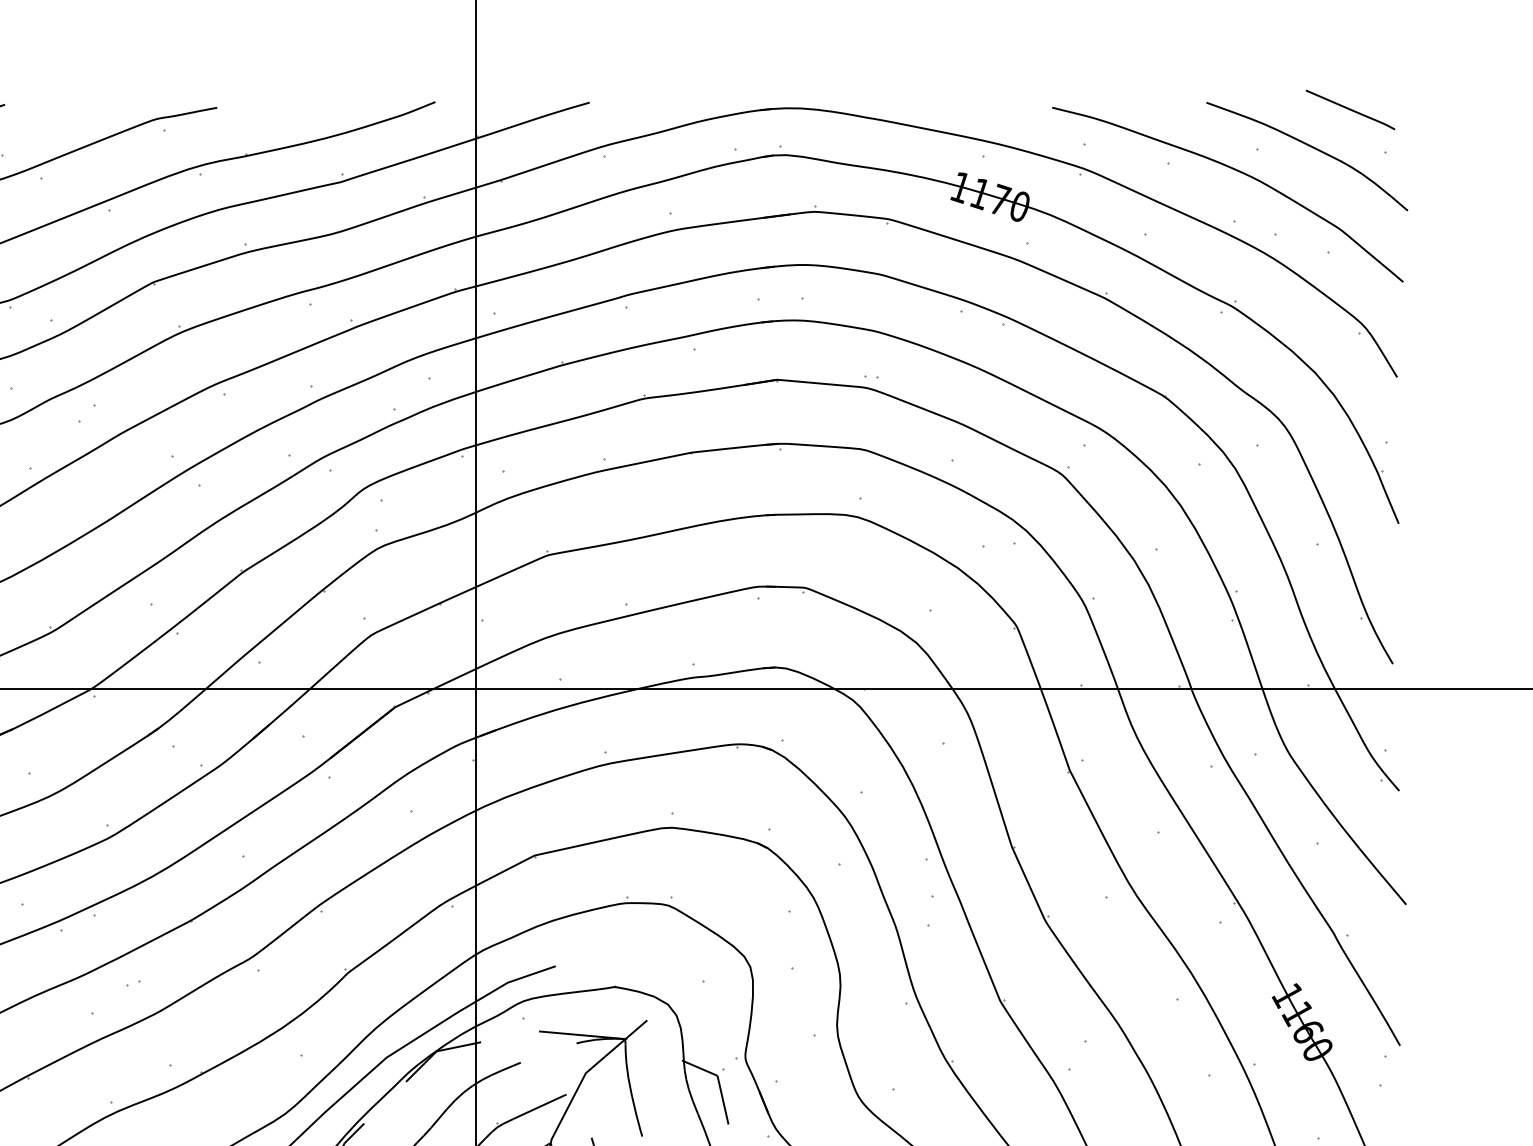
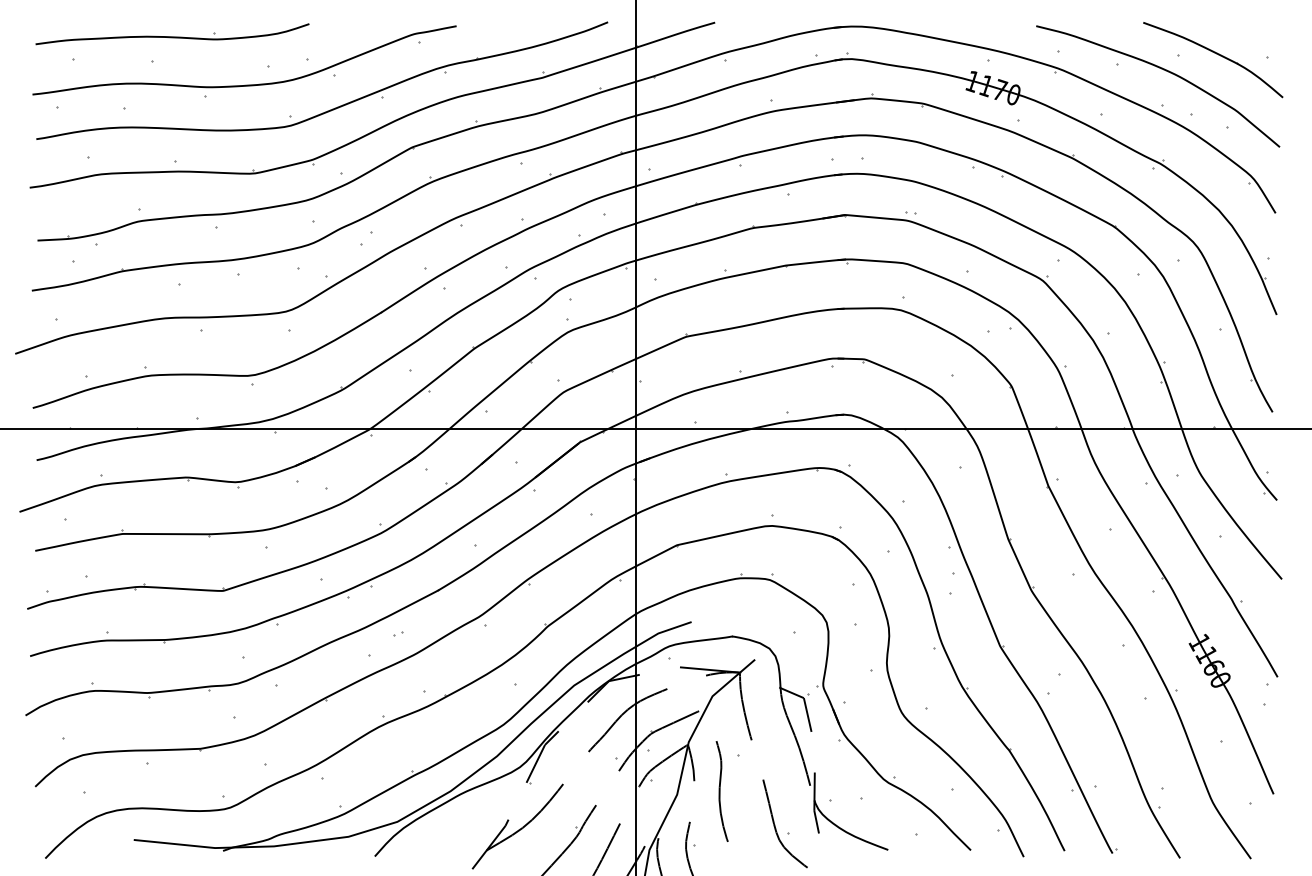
line: (1350, 109) -> (1243, 27), removed

